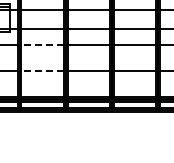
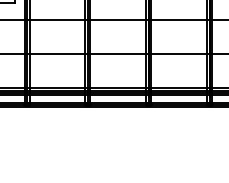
line: (42, 45) -> (57, 20), dashed -> solid
line: (42, 70) -> (57, 53), dashed -> solid

